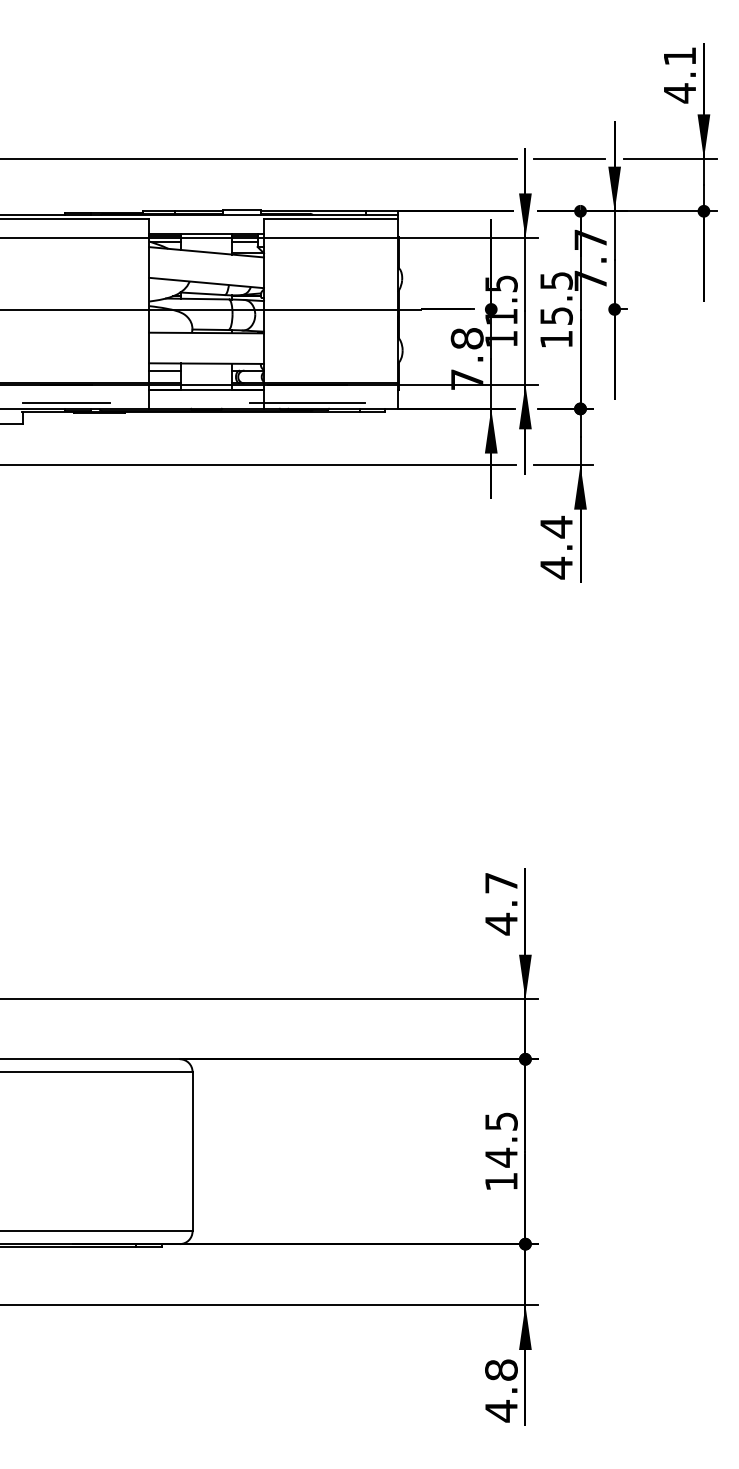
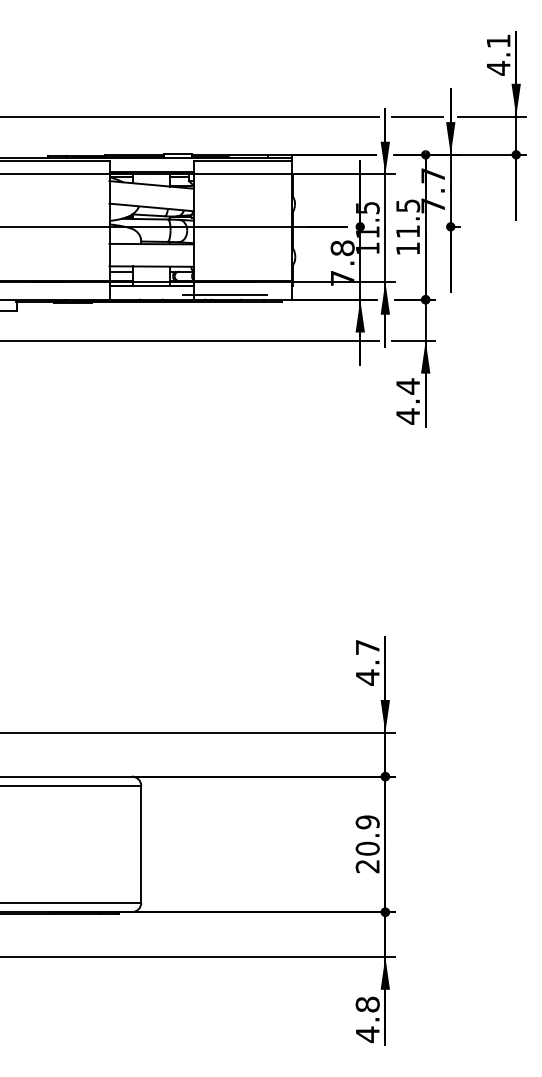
text: (557, 315) -> (408, 231), 15.5 -> 11.5
line: (66, 403) -> (48, 295), removed
text: (501, 1151) -> (367, 844), 14.5 -> 20.9

